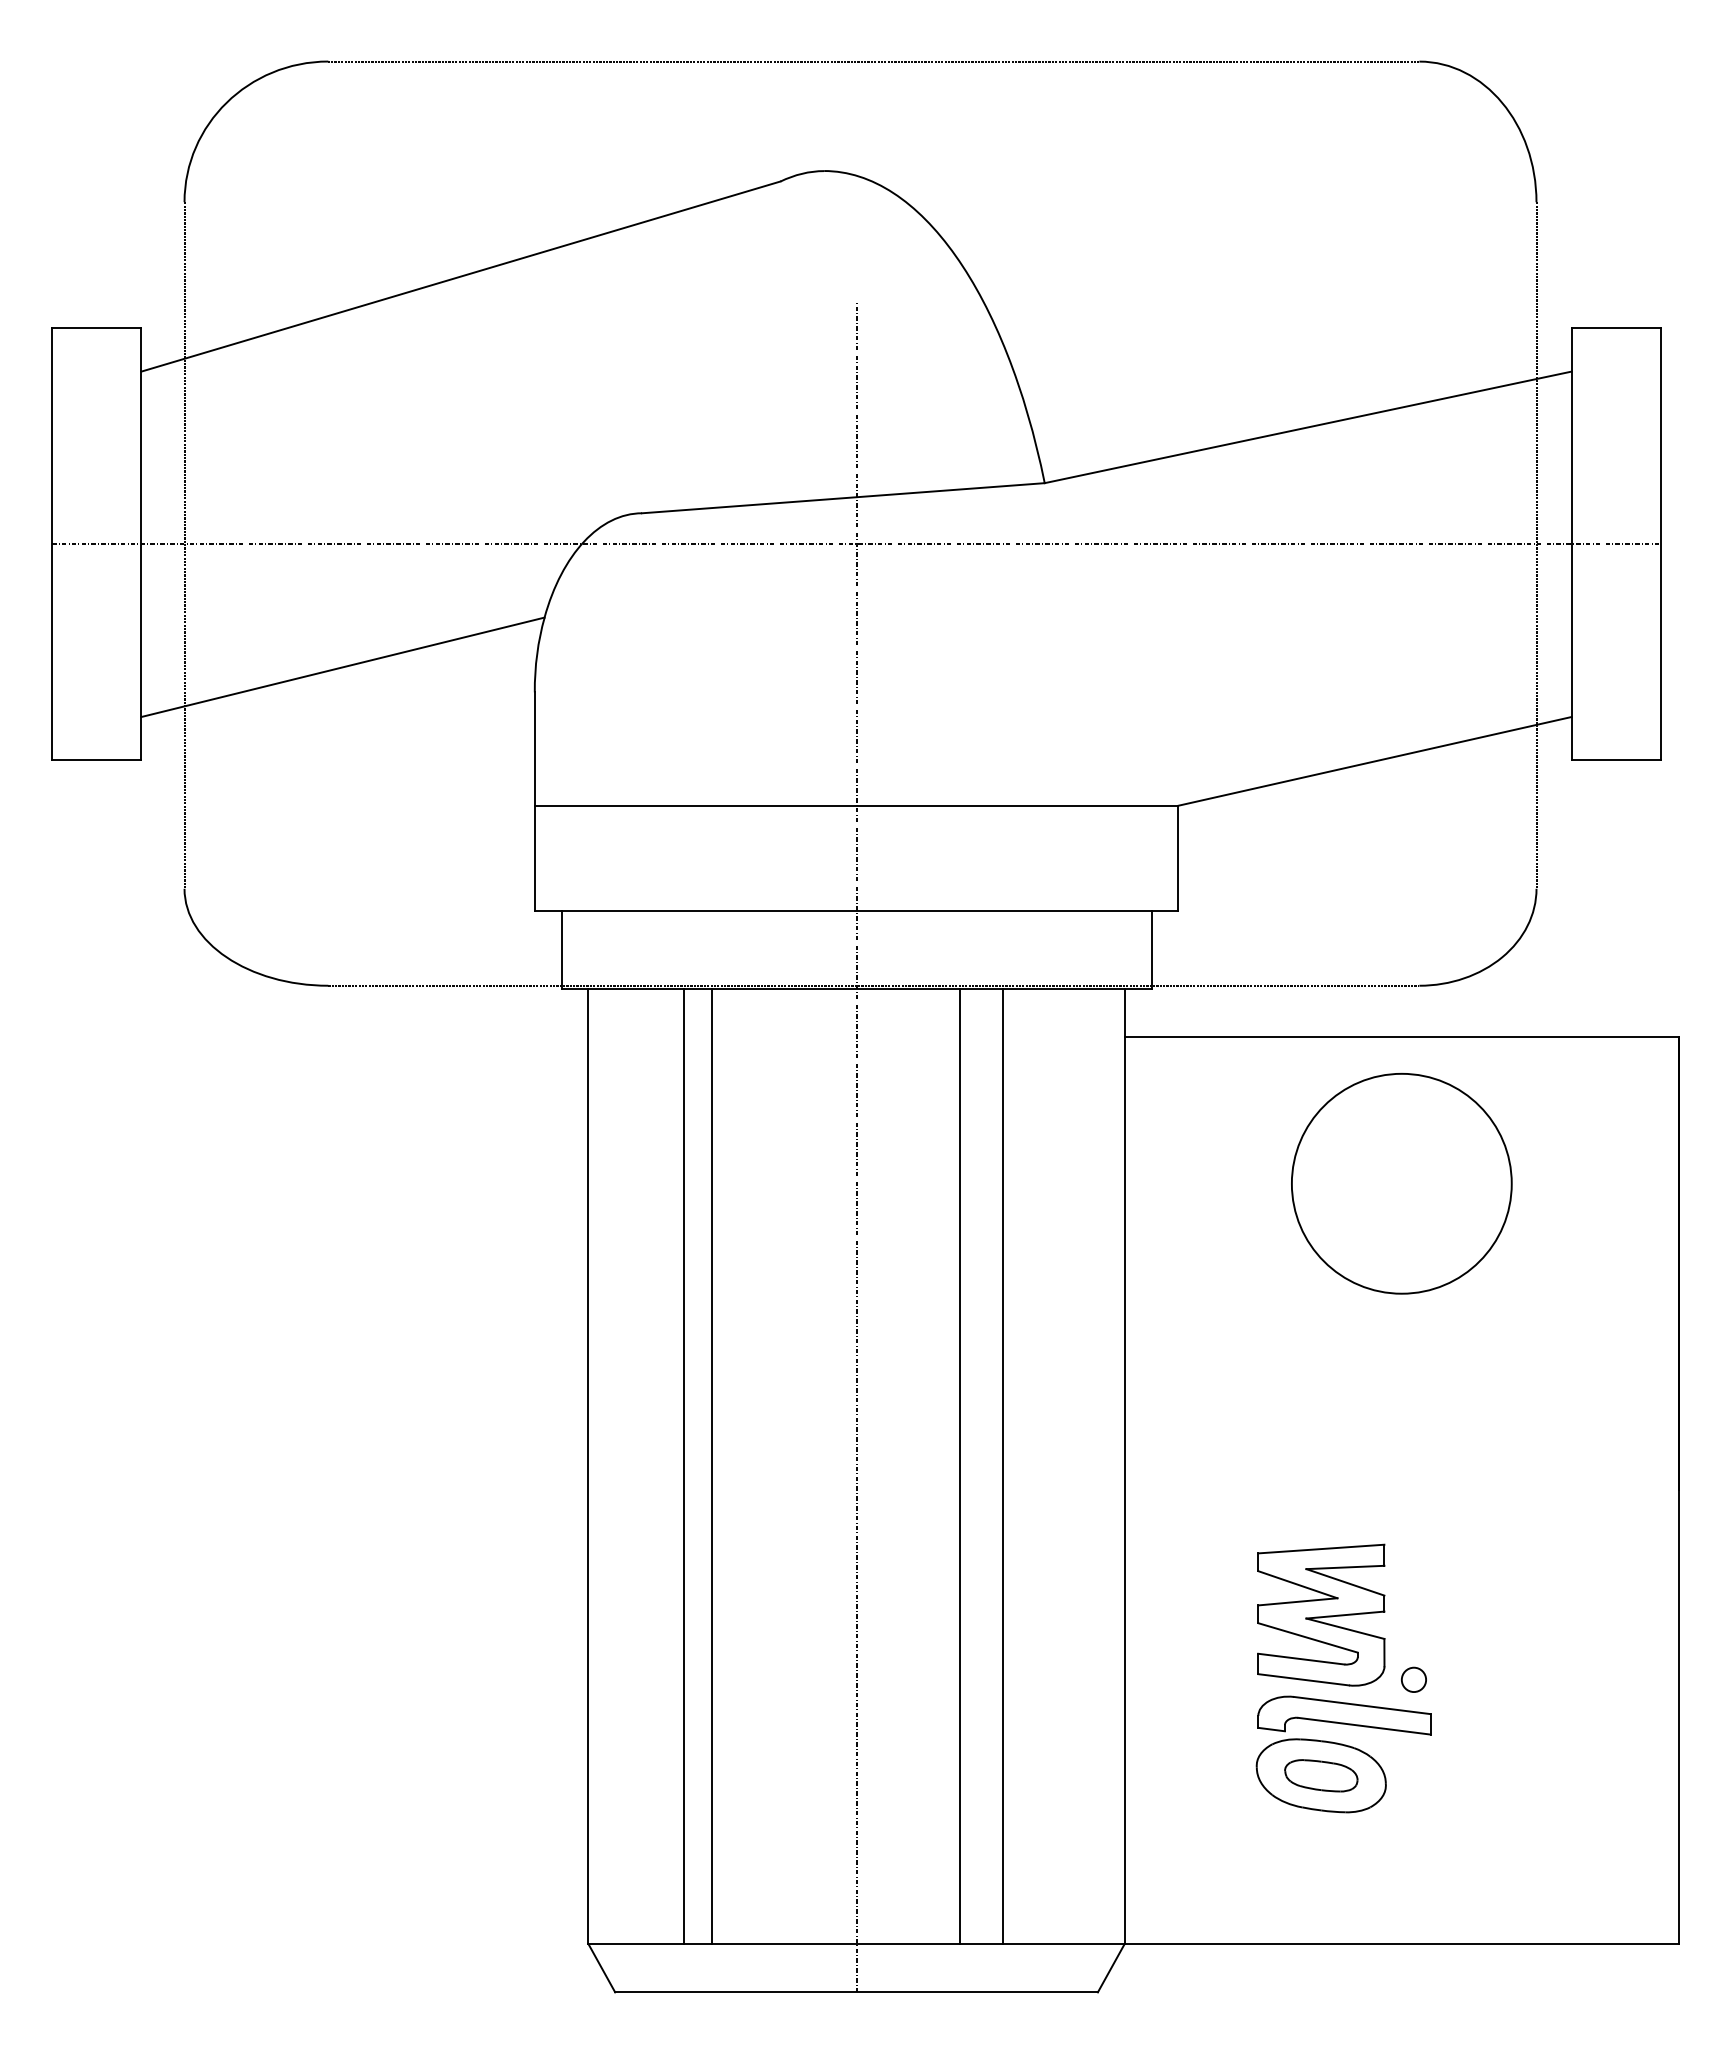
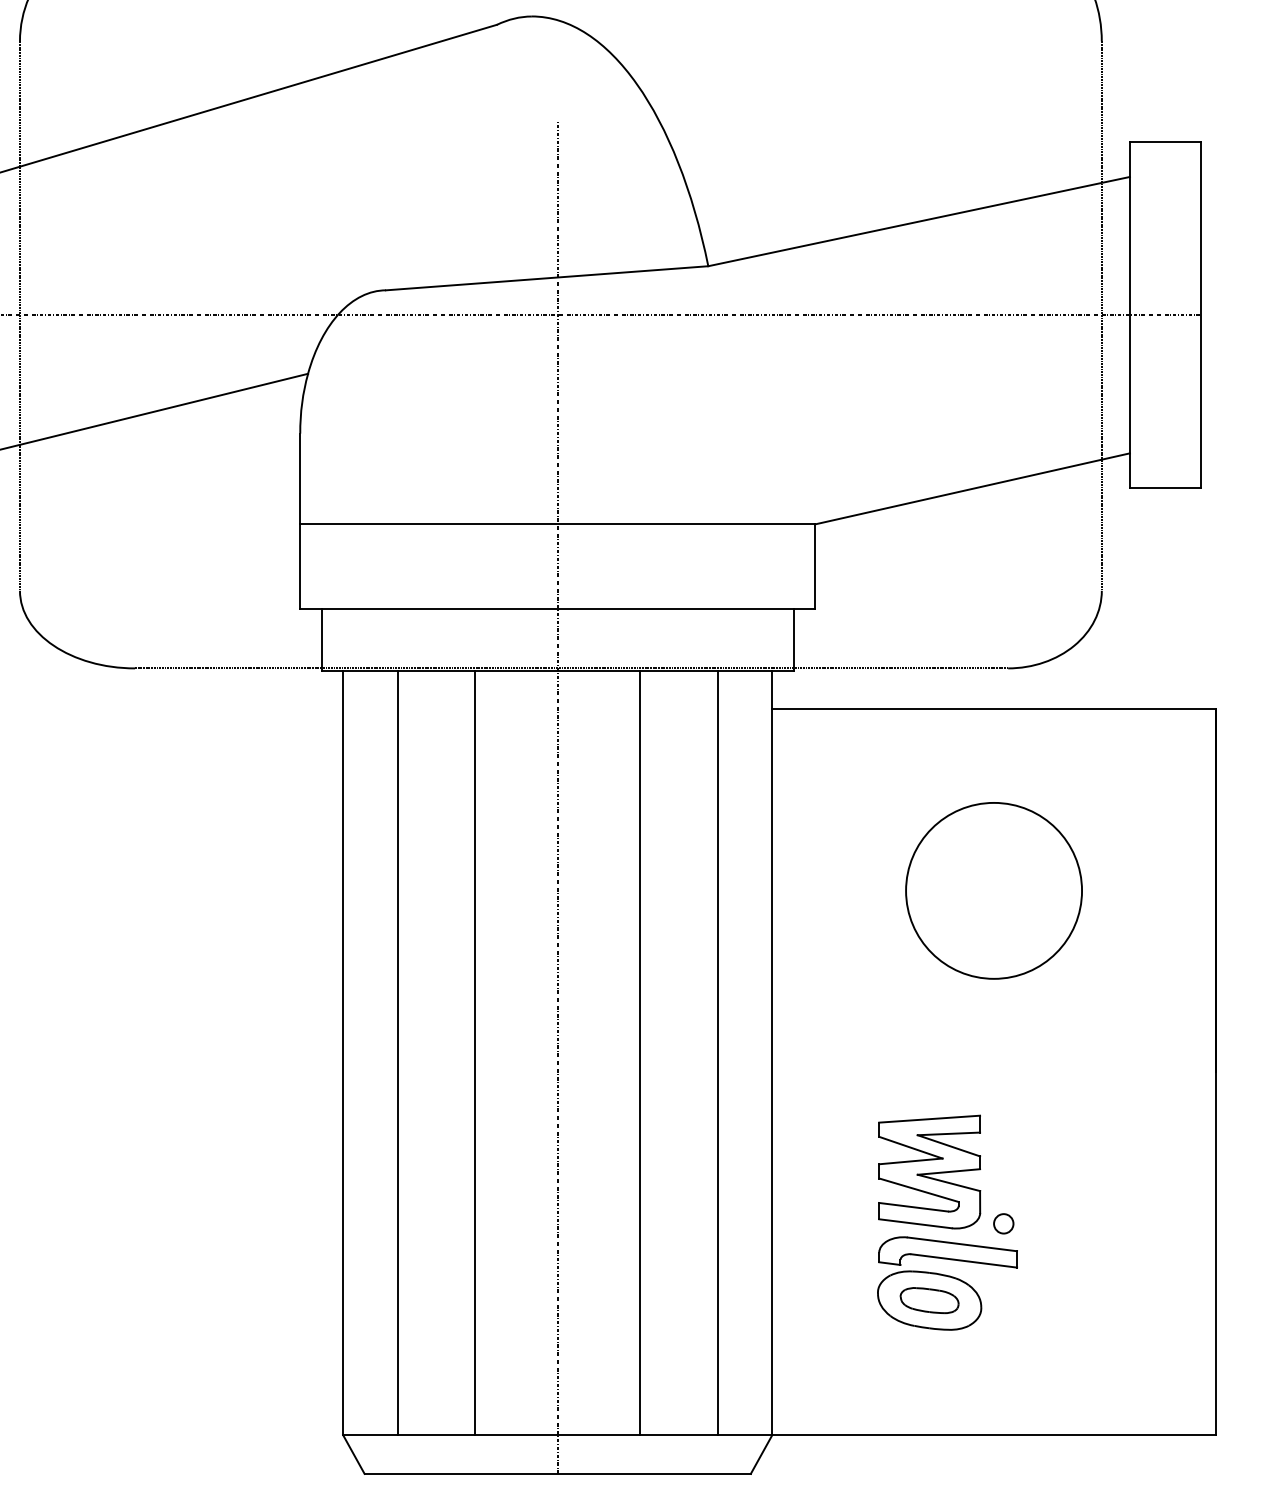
circle: (1401, 1183) -> (993, 890), moved
line: (683, 1465) -> (475, 1052), moved
line: (711, 1465) -> (397, 1052), moved
line: (1002, 1465) -> (717, 1052), moved

